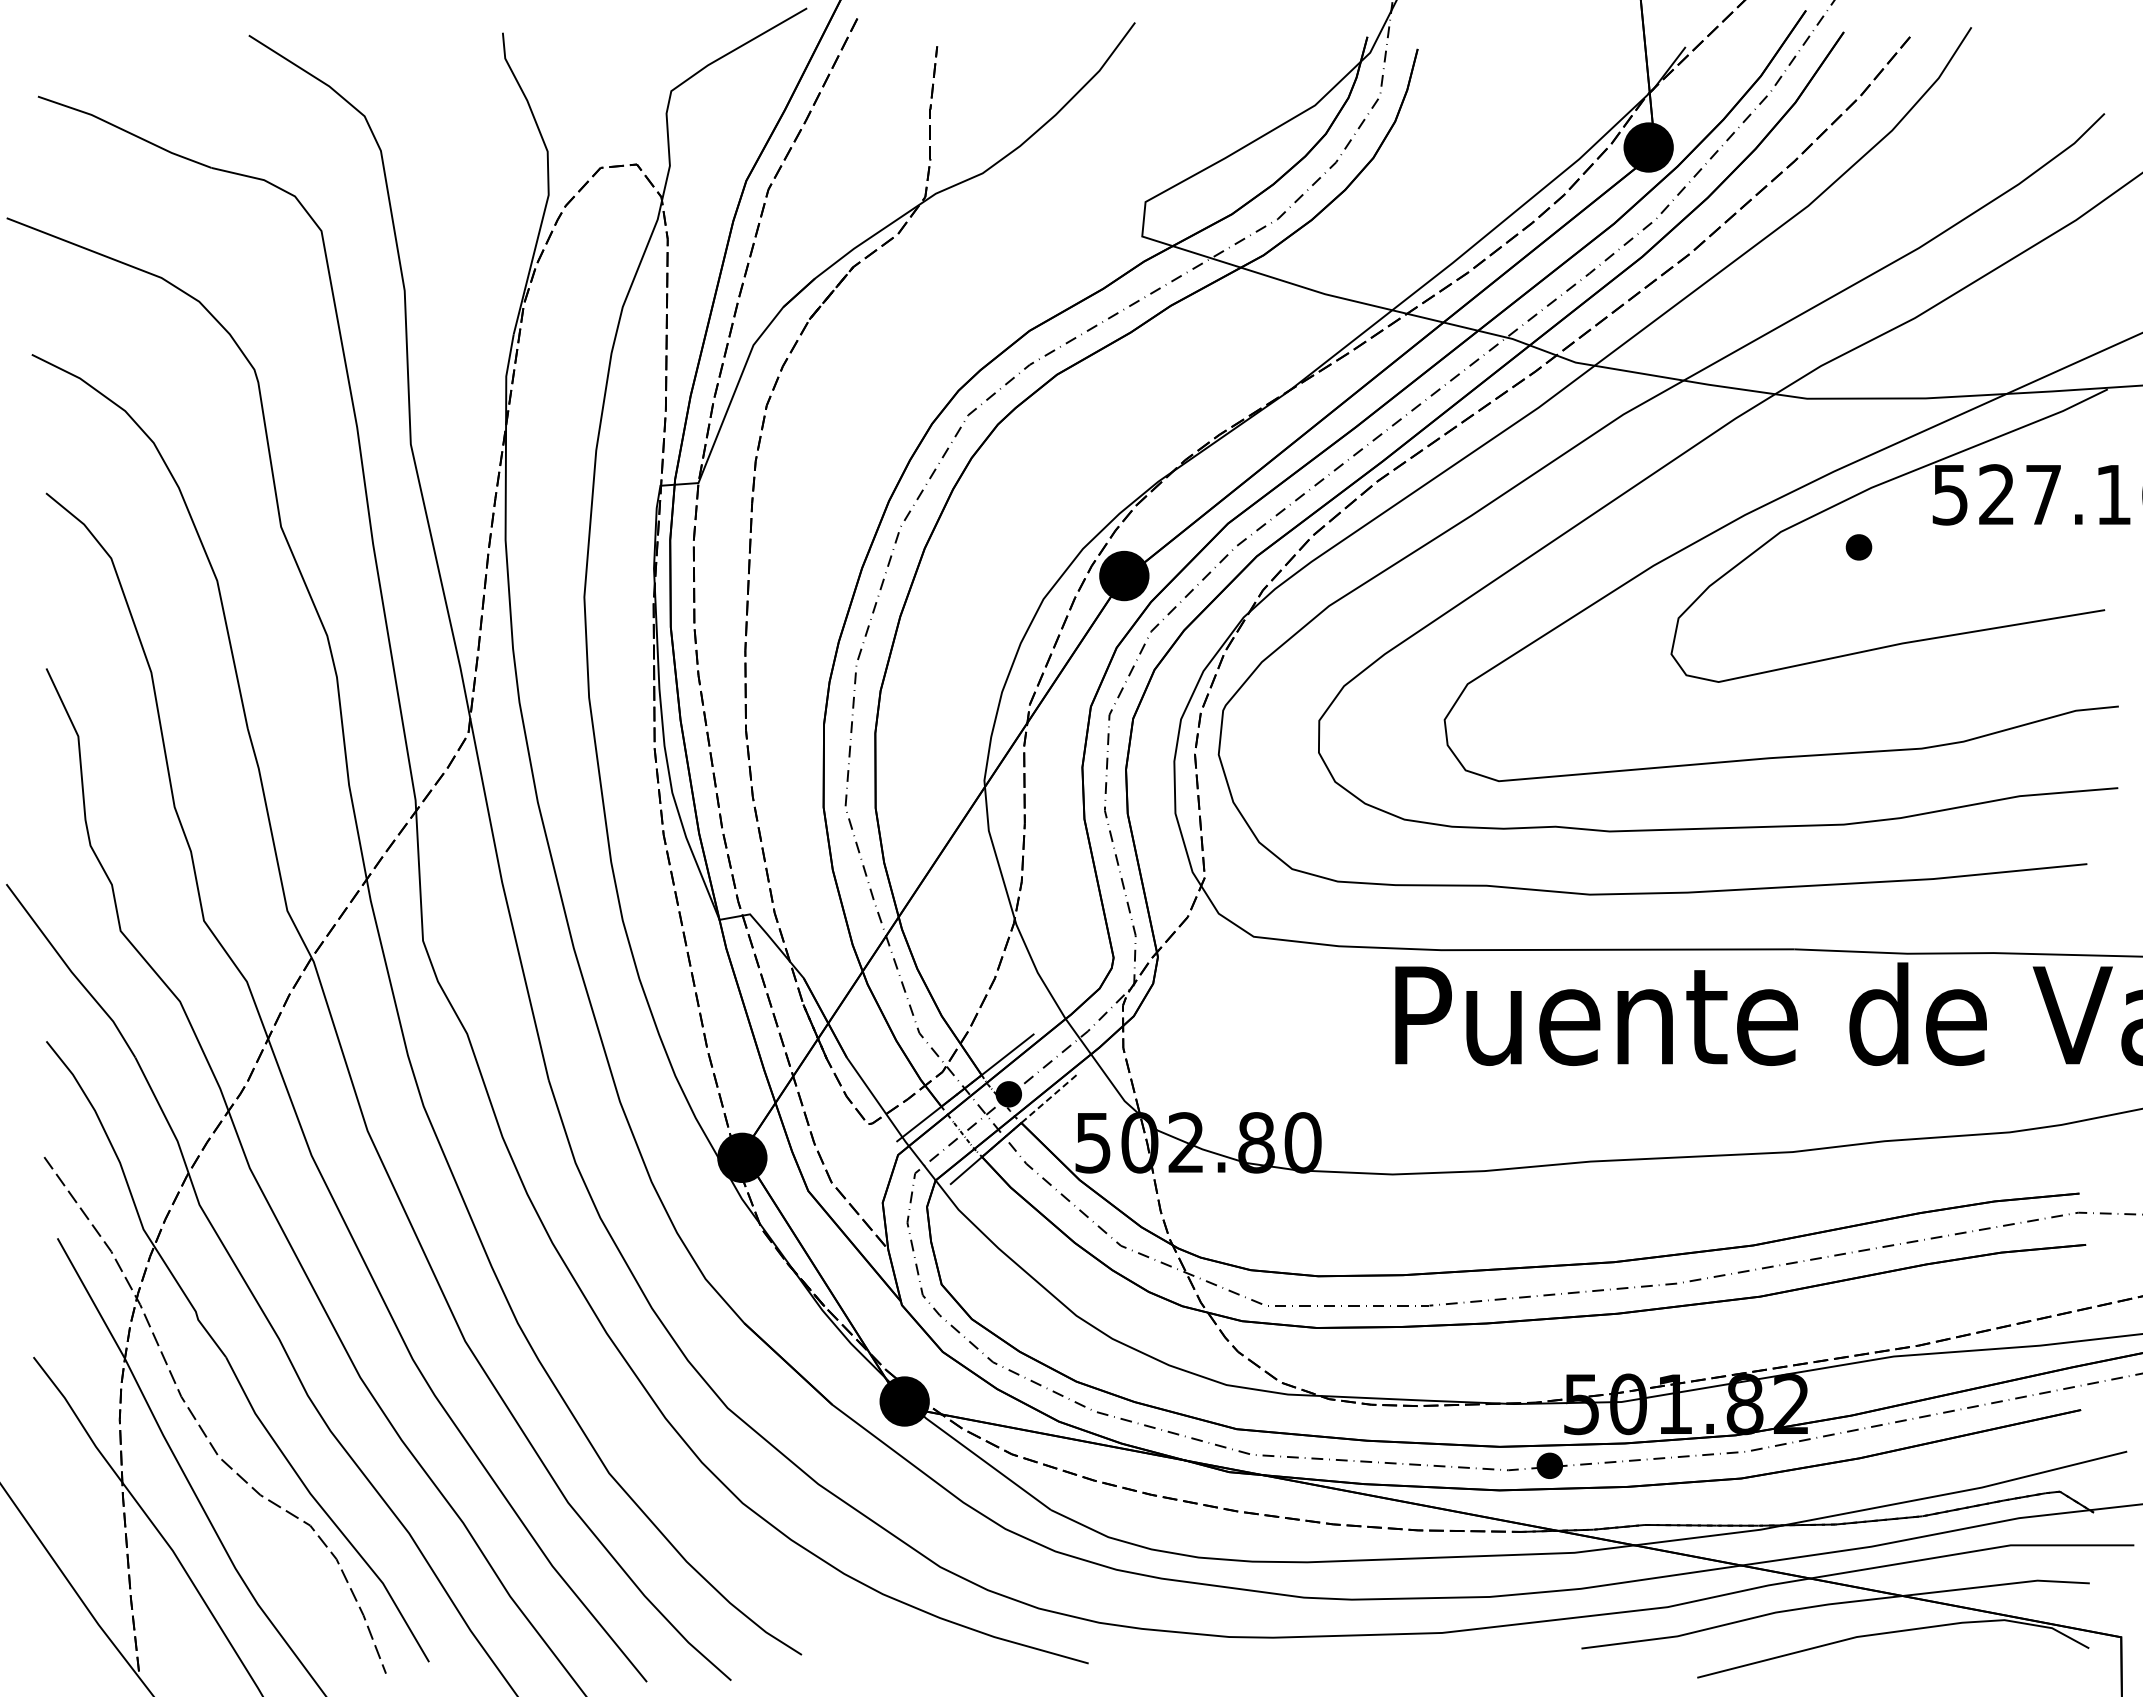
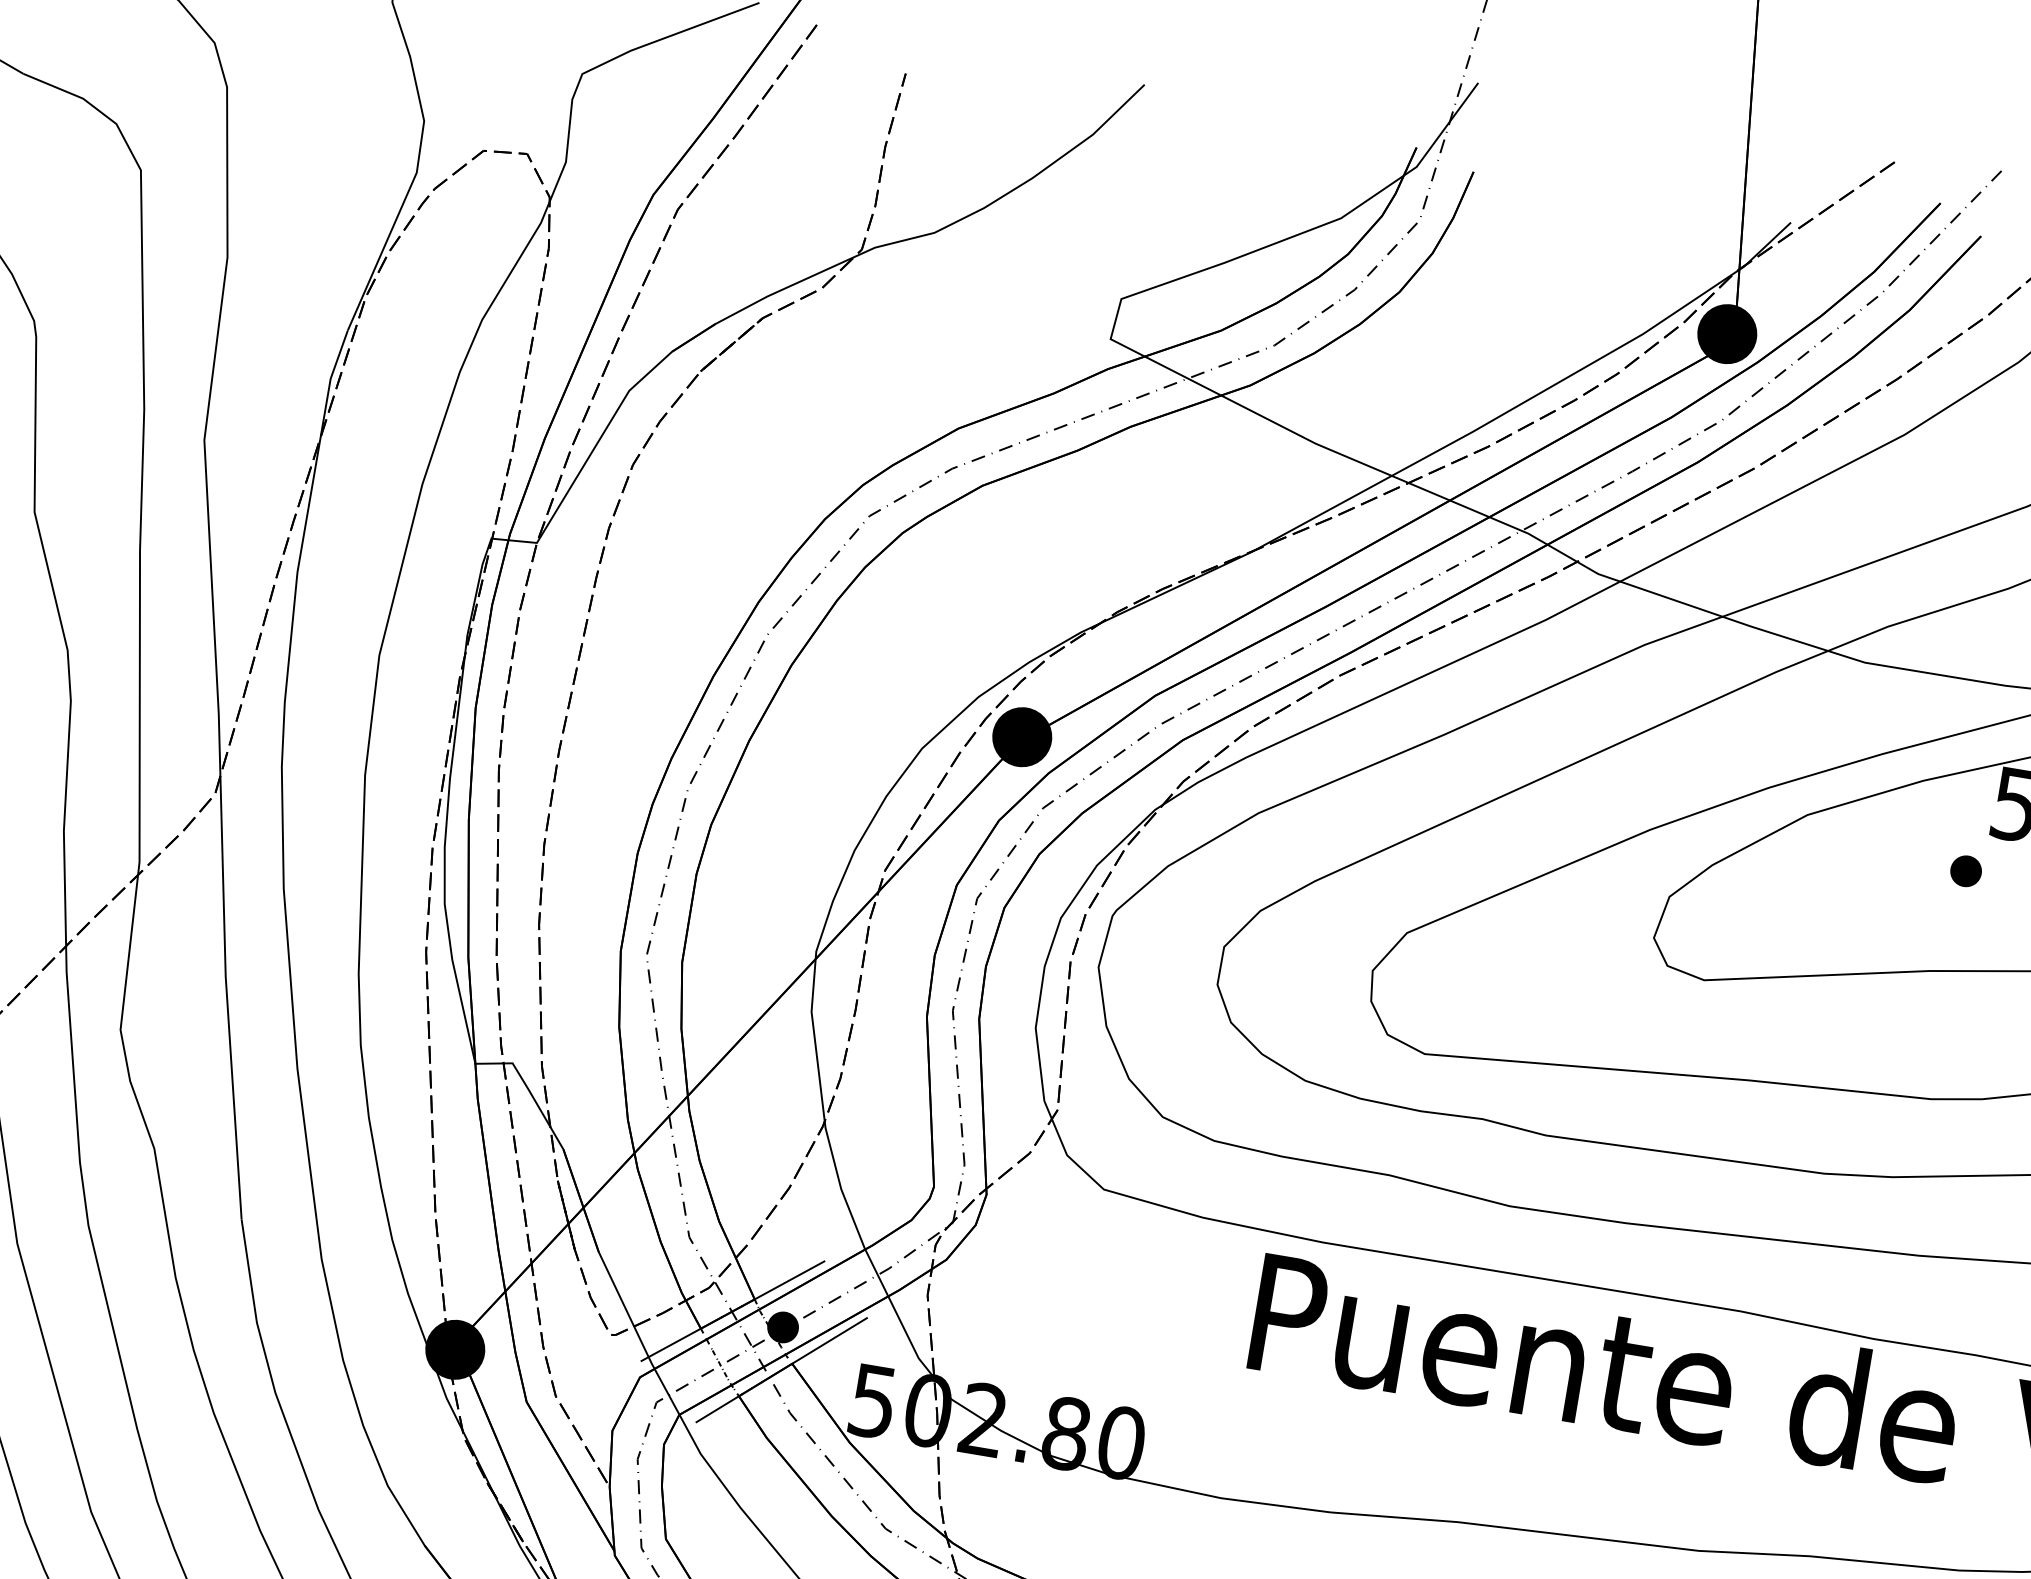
part: (1858, 547) -> (1965, 871), moved
line: (1049, 1098) -> (830, 1340), dashed -> solid

